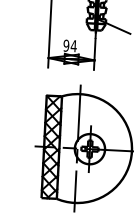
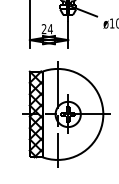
text: (65, 46) -> (43, 29), 94 -> 24

